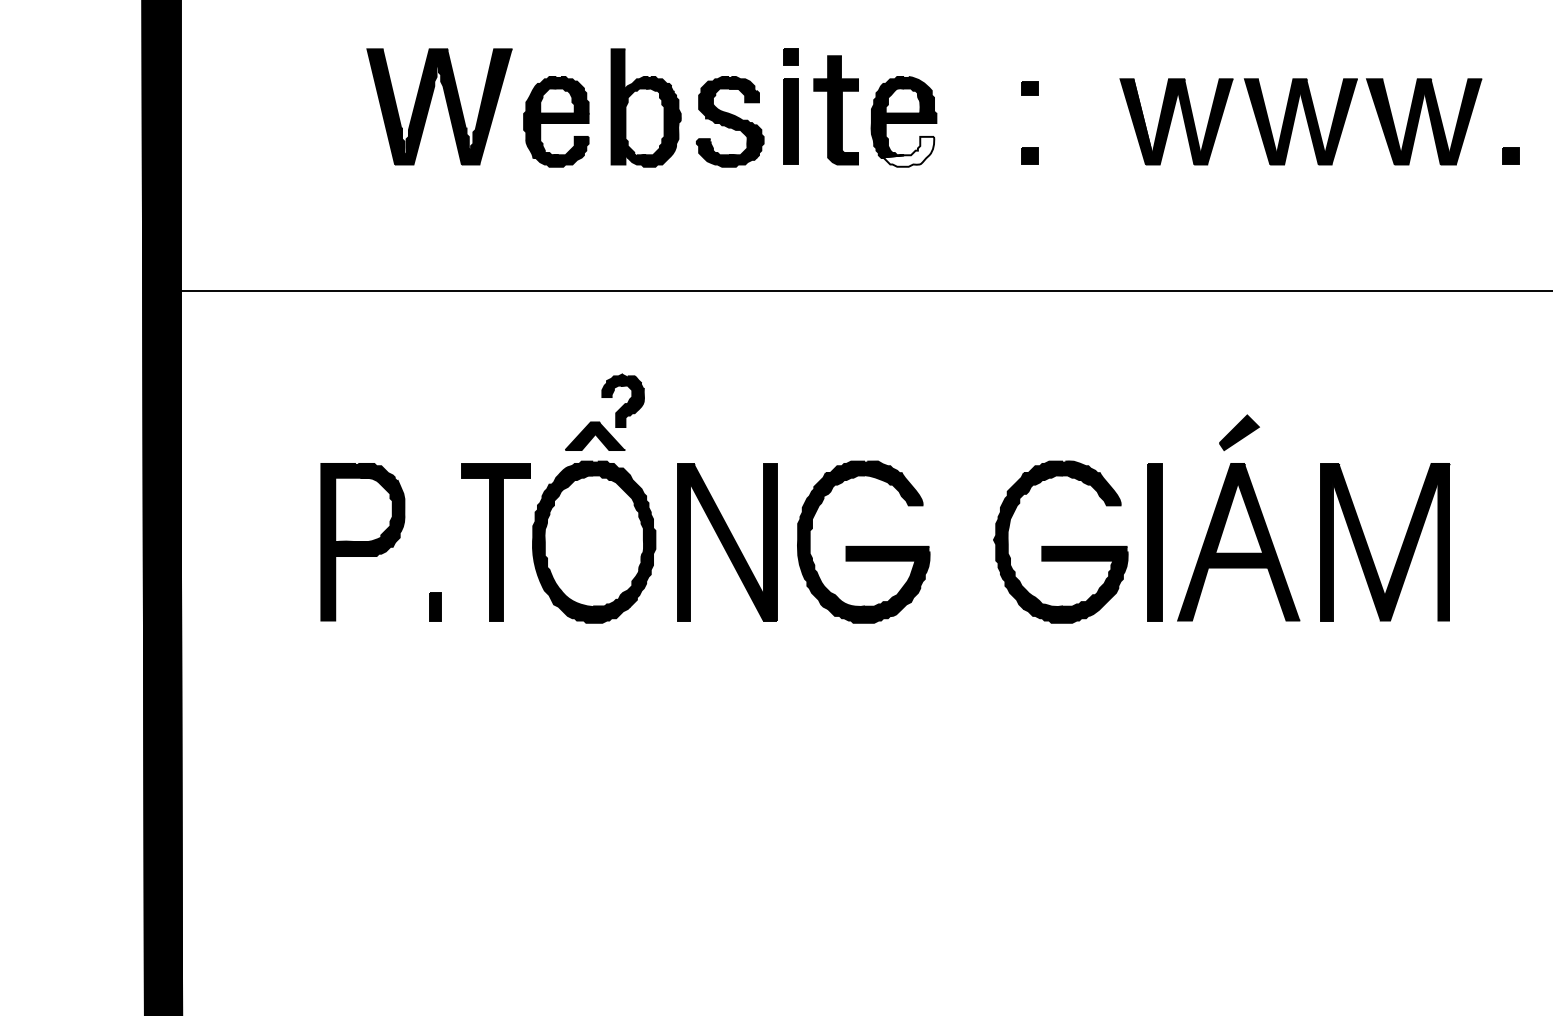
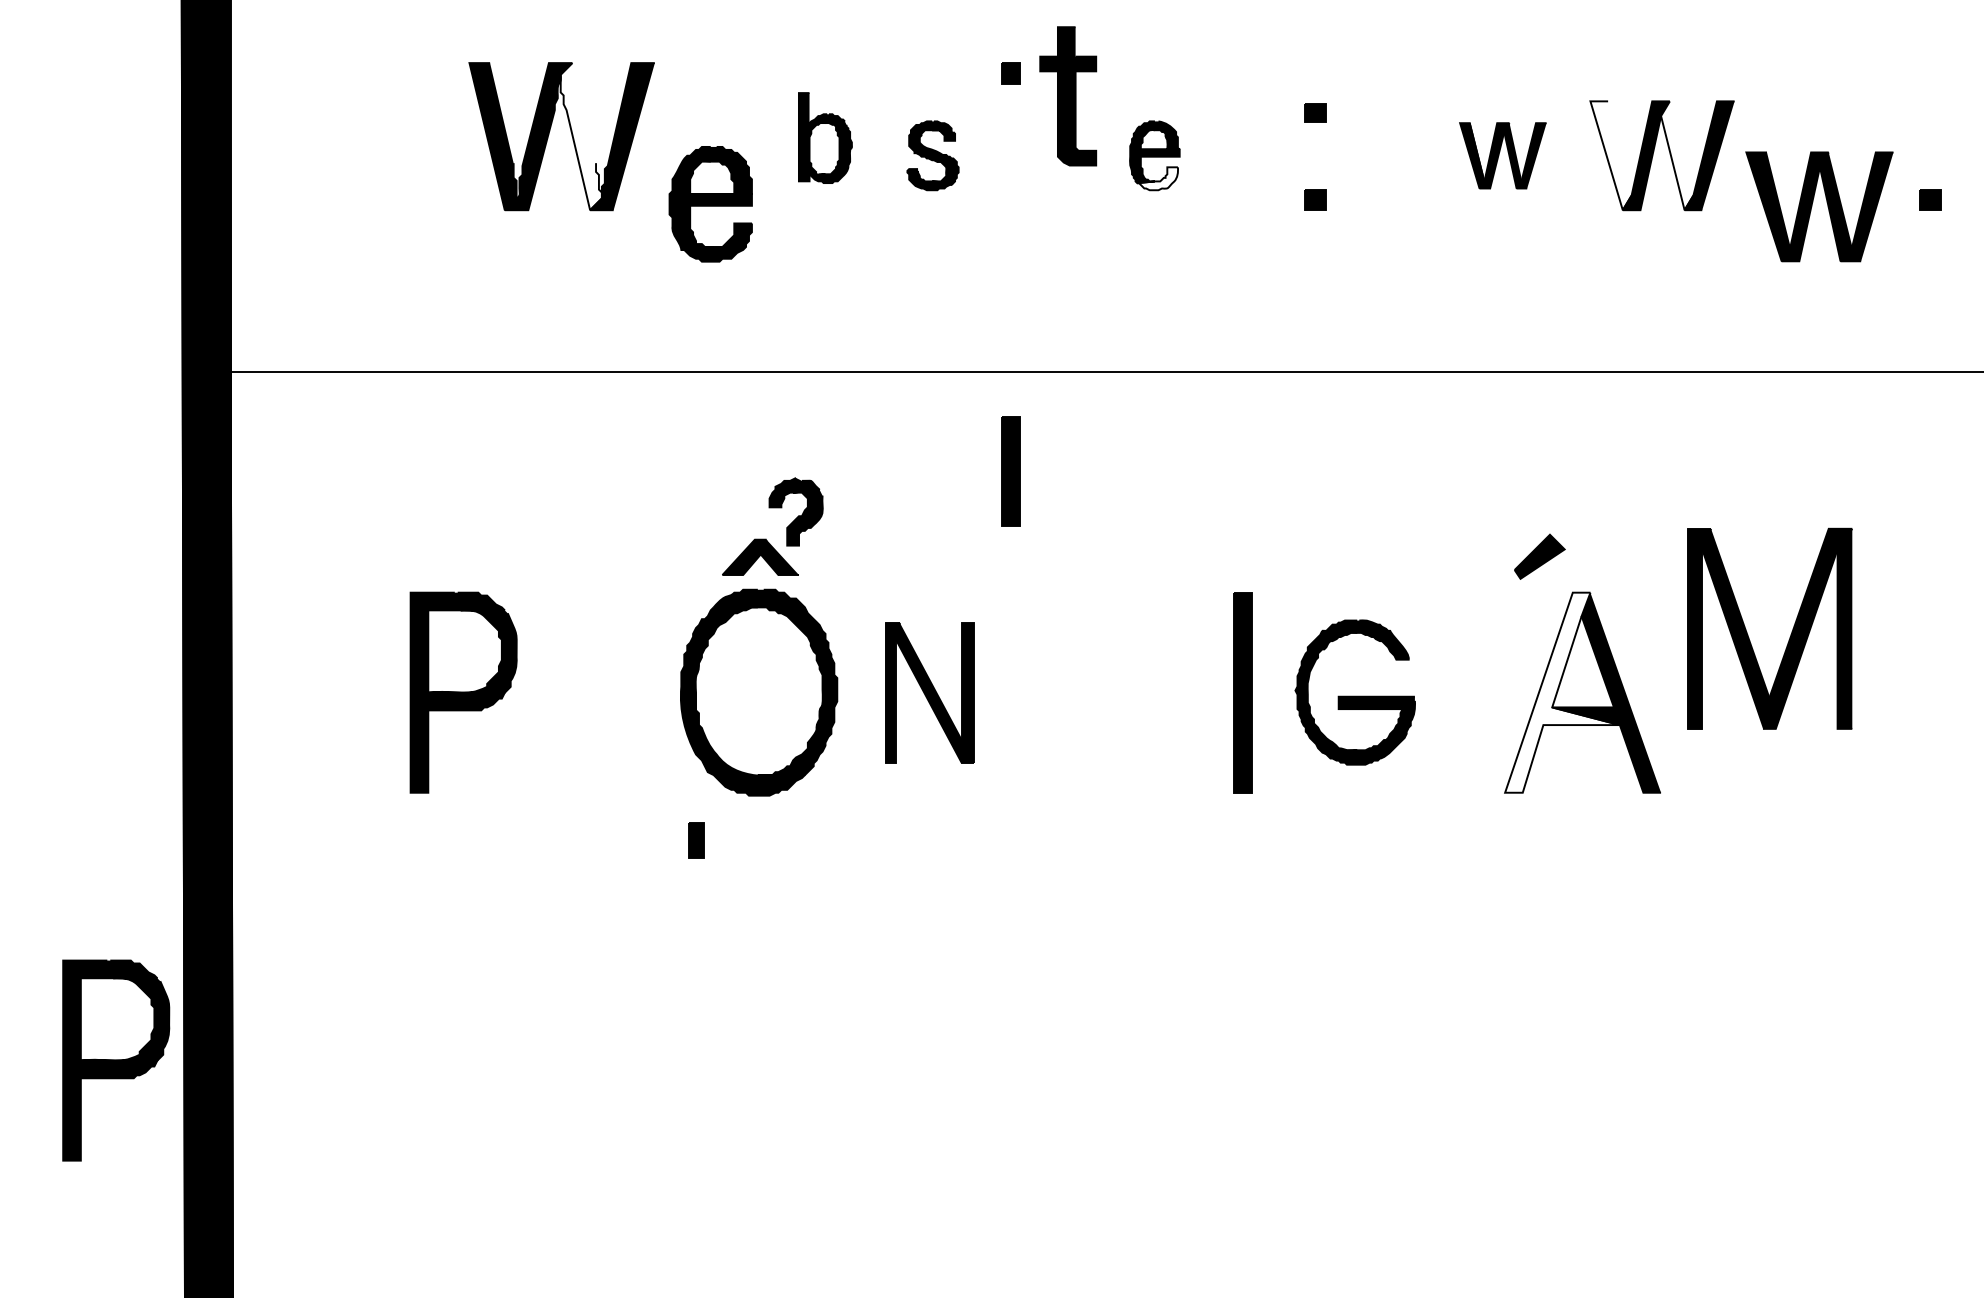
fill: (454, 106) -> (580, 136), removed
part: (645, 107) -> (824, 137), size x0.6
part: (835, 110) -> (1067, 96), moved
part: (556, 121) -> (710, 203), moved
part: (730, 121) -> (933, 155), size x0.6
part: (790, 121) -> (1009, 470), moved
part: (903, 121) -> (1154, 155), size x0.6
part: (1176, 121) -> (1502, 155), size x0.6
fill: (1261, 121) -> (1611, 155), removed
fill: (1312, 121) -> (1676, 155), removed
part: (1424, 121) -> (1819, 206), moved
part: (1239, 432) -> (1540, 556), moved
part: (863, 541) -> (1103, 691), removed
part: (1060, 541) -> (1354, 691), size x0.7
fill: (1223, 541) -> (1562, 691), removed
part: (495, 542) -> (633, 693), removed
part: (727, 542) -> (929, 693), size x0.7
part: (1154, 542) -> (1242, 693), moved
part: (1400, 548) -> (1789, 636), moved
part: (435, 606) -> (696, 839), moved
part: (90, 830) -> (115, 1060), added

